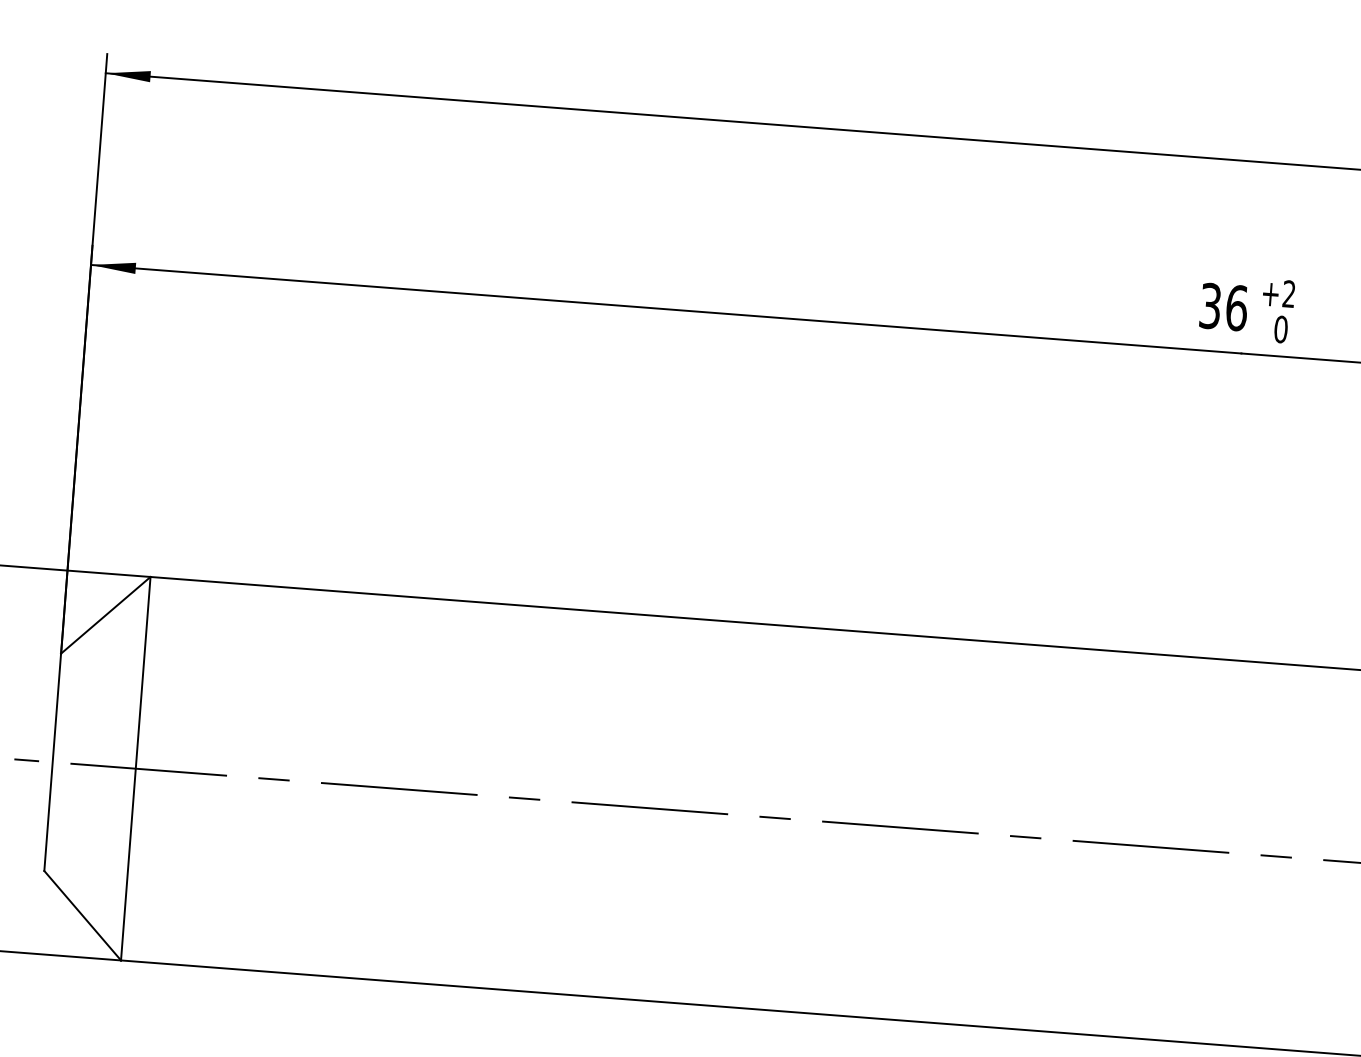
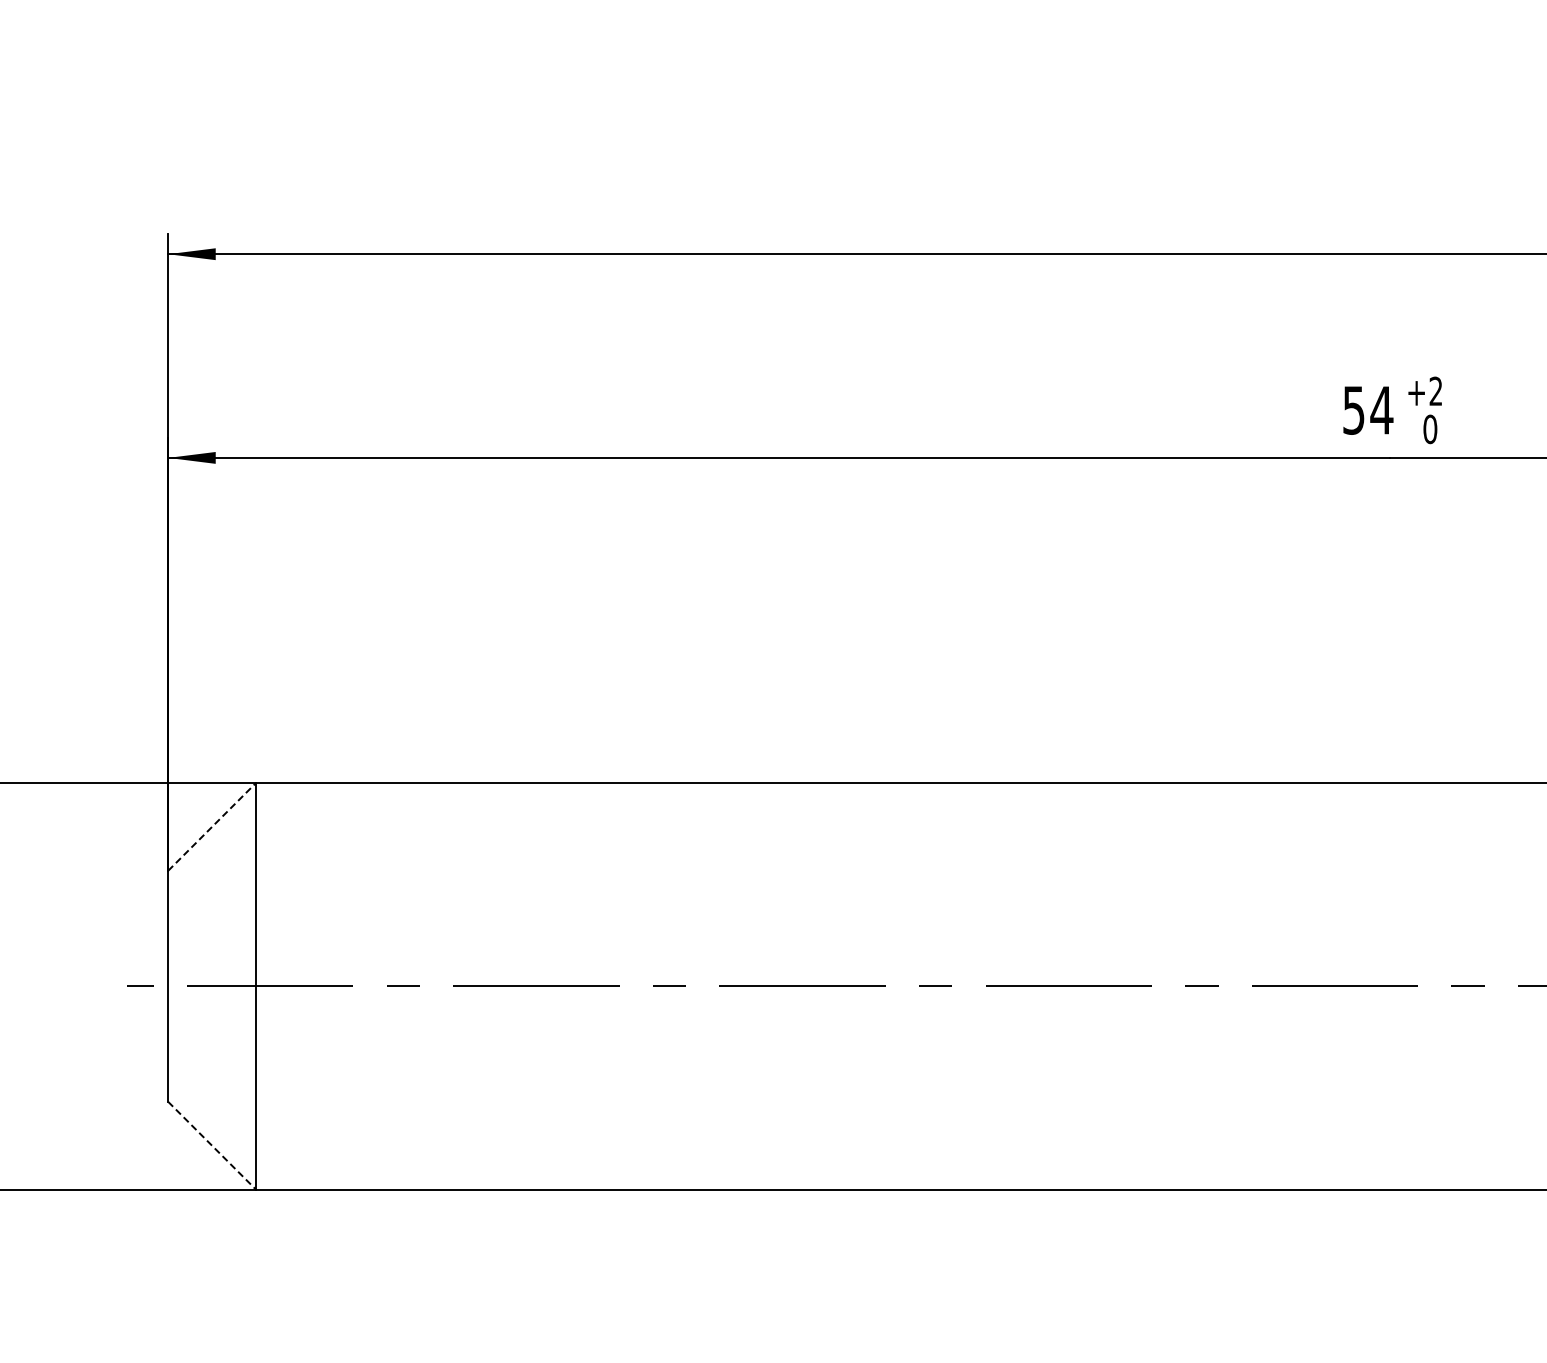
text: (1224, 306) -> (1368, 409), 36 -> 54
line: (106, 615) -> (212, 826), solid -> dashed
line: (82, 916) -> (212, 1146), solid -> dashed

